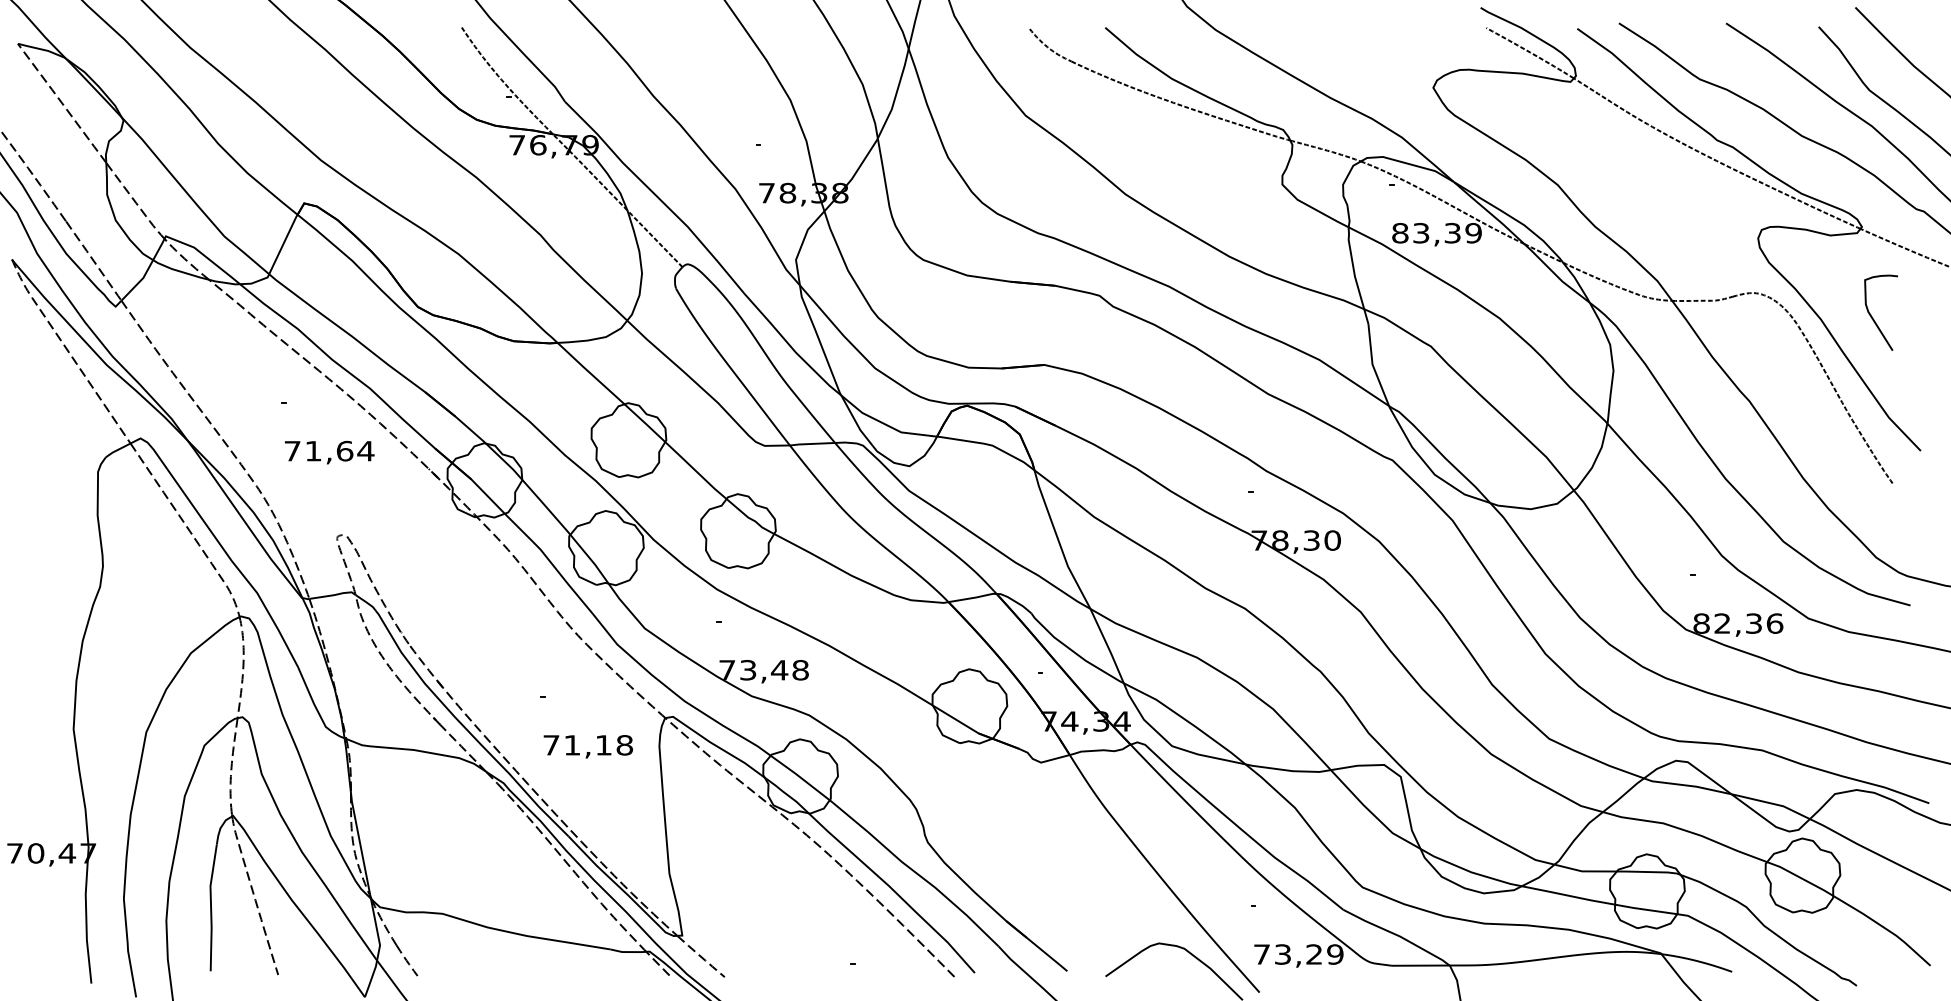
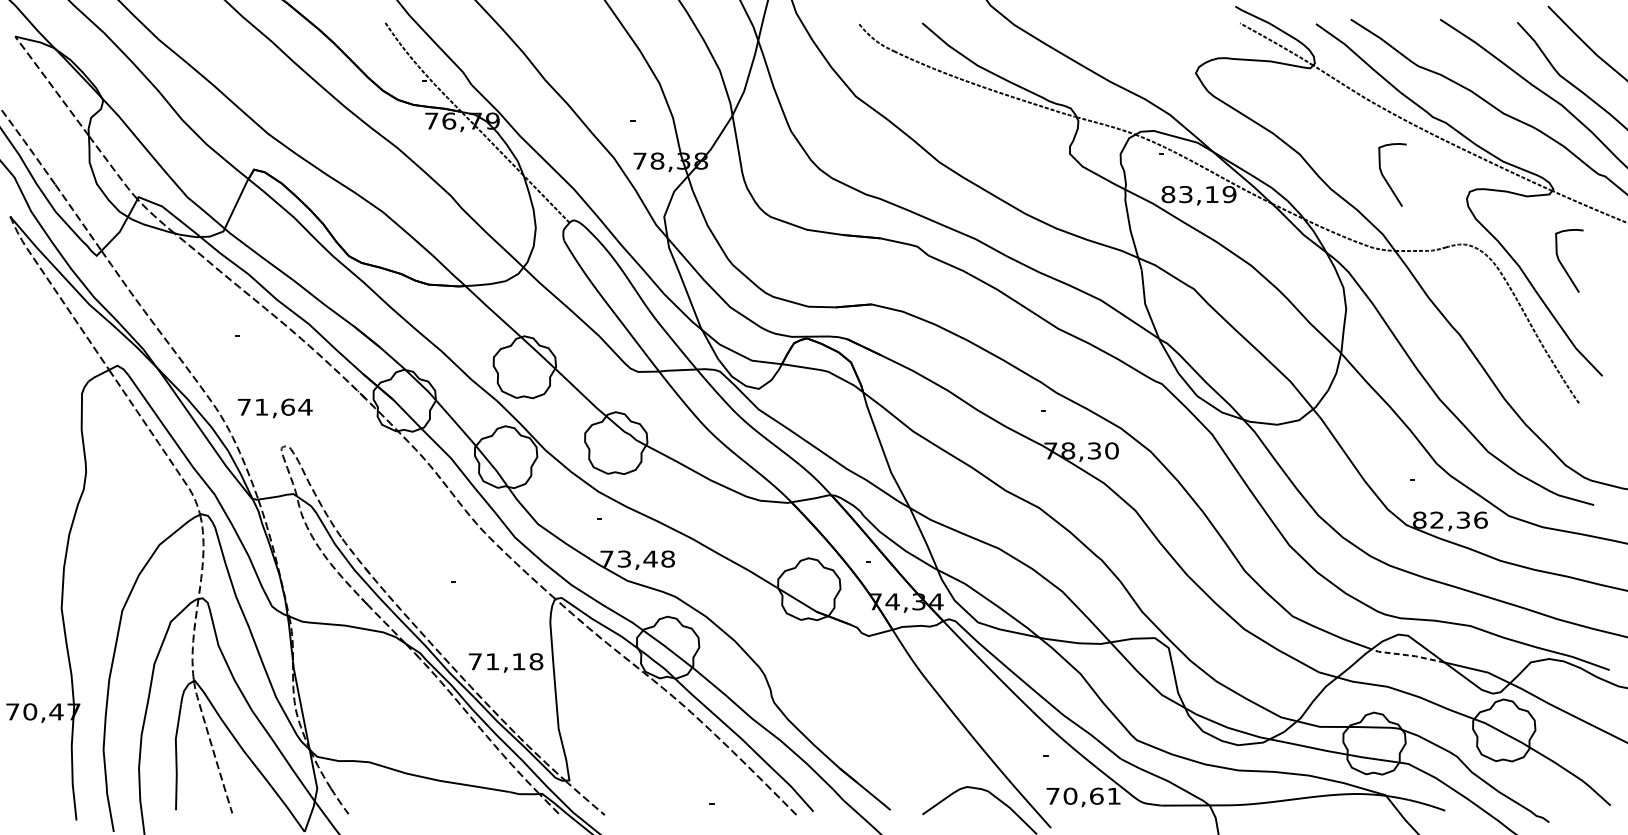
curve: (1660, 213) -> (1385, 178), added
text: (1452, 233) -> (1211, 194), 83,39 -> 83,19
text: (329, 452) -> (275, 408), moved
text: (587, 746) -> (505, 662), moved
line: (1687, 785) -> (1407, 655), solid -> dashed
text: (1308, 954) -> (1091, 796), 73,29 -> 70,61

